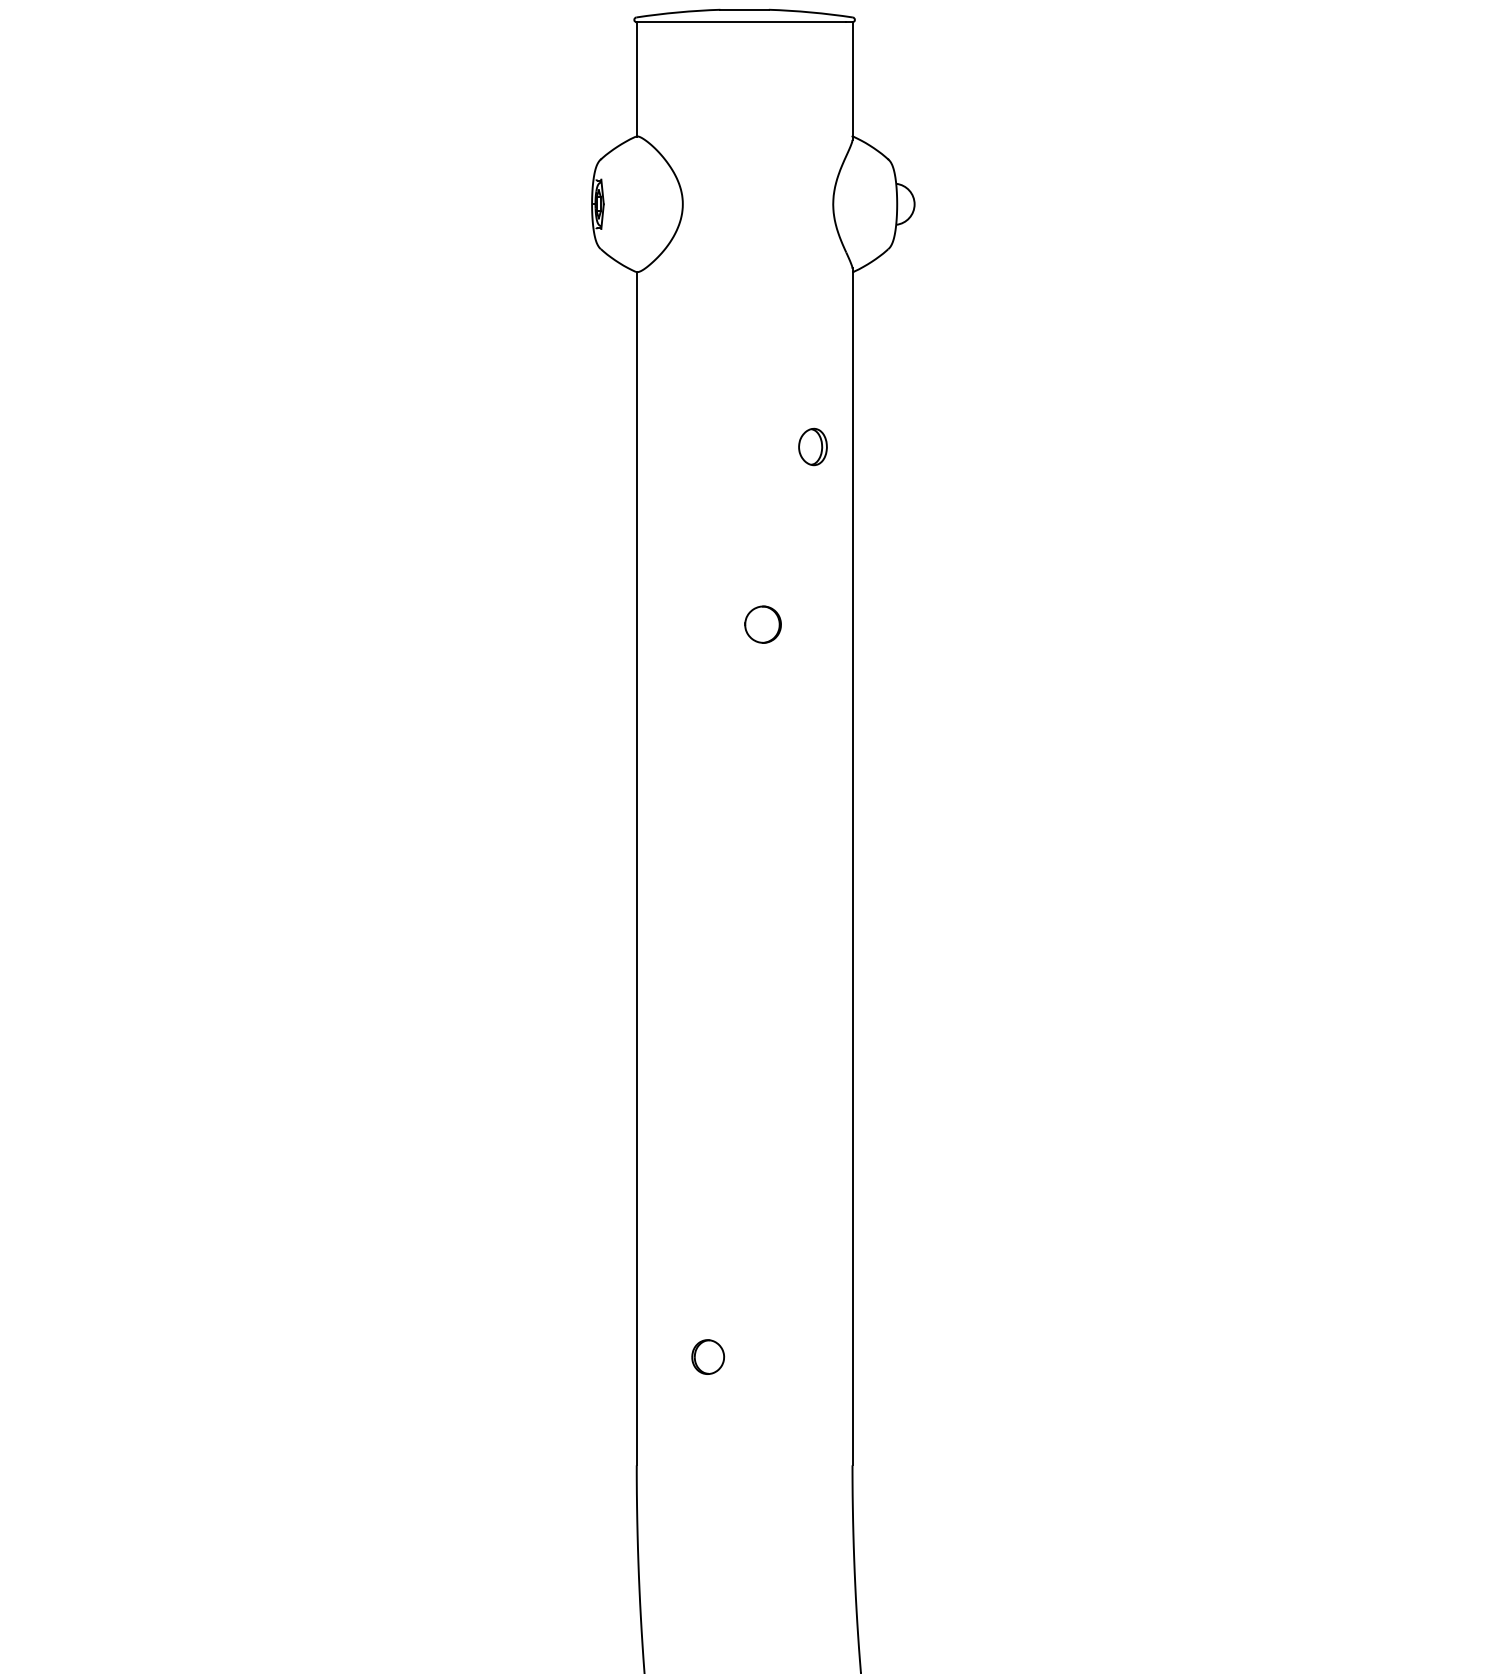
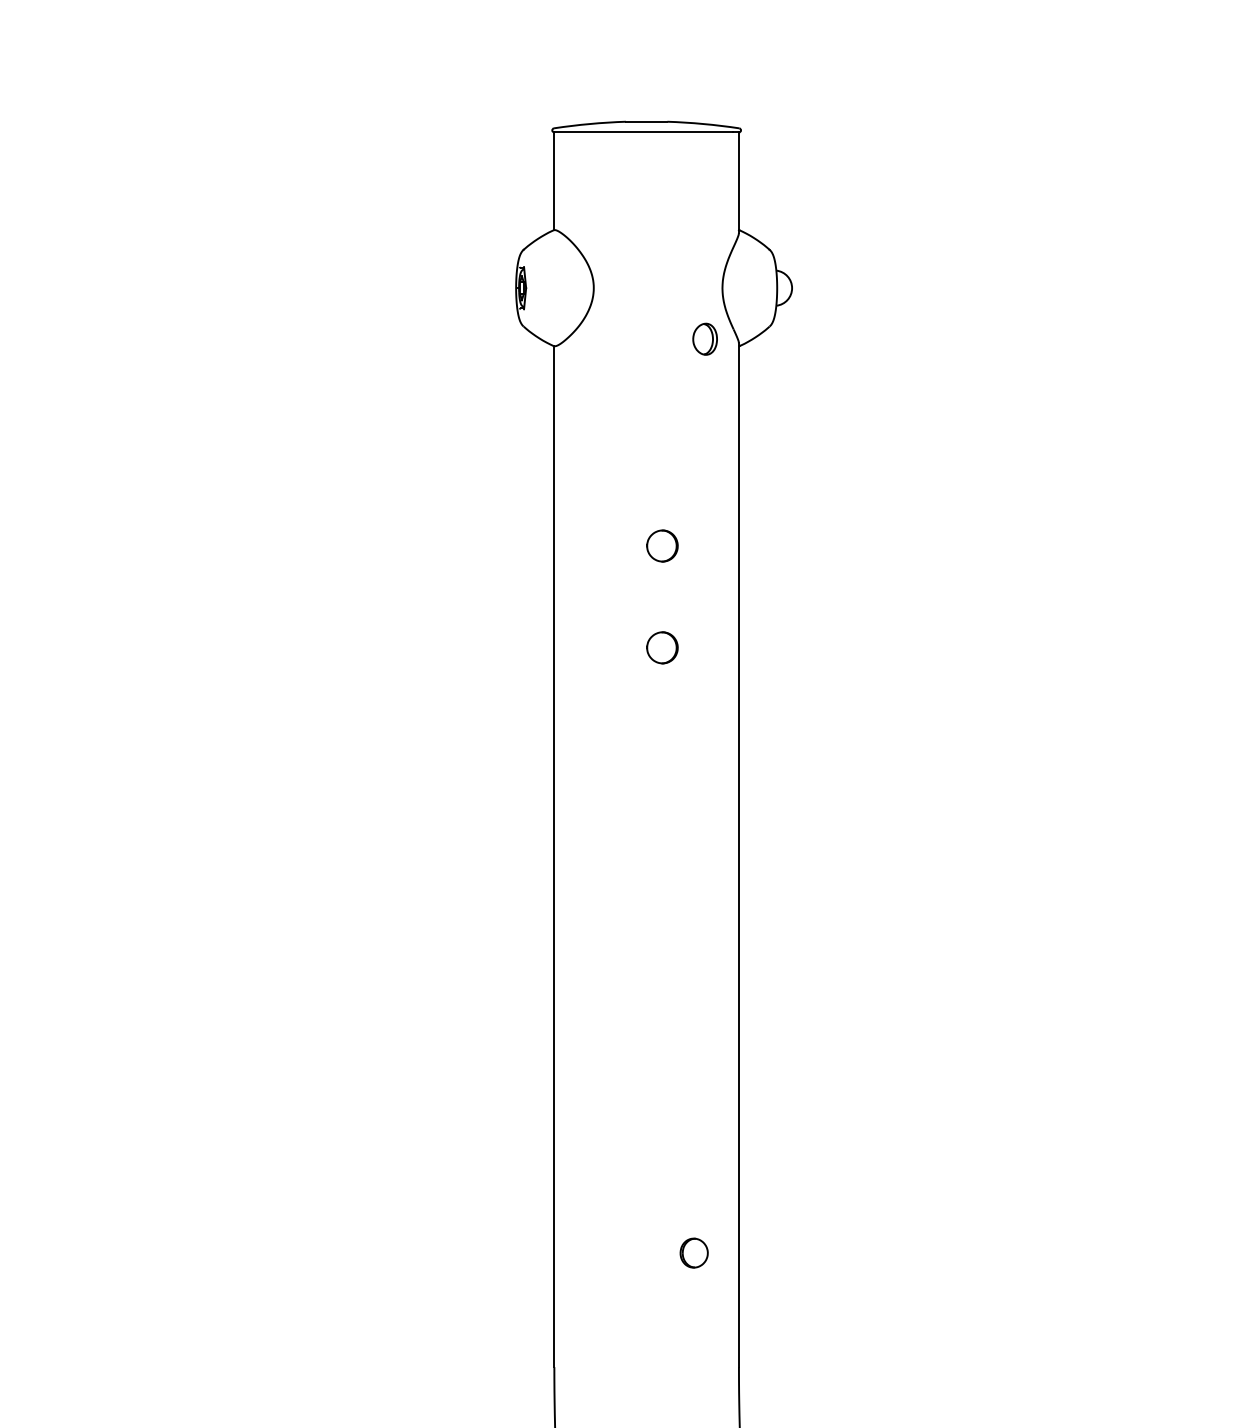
part: (812, 446) -> (704, 338), moved
part: (762, 505) -> (661, 545), added
part: (708, 1356) -> (694, 1252), moved

